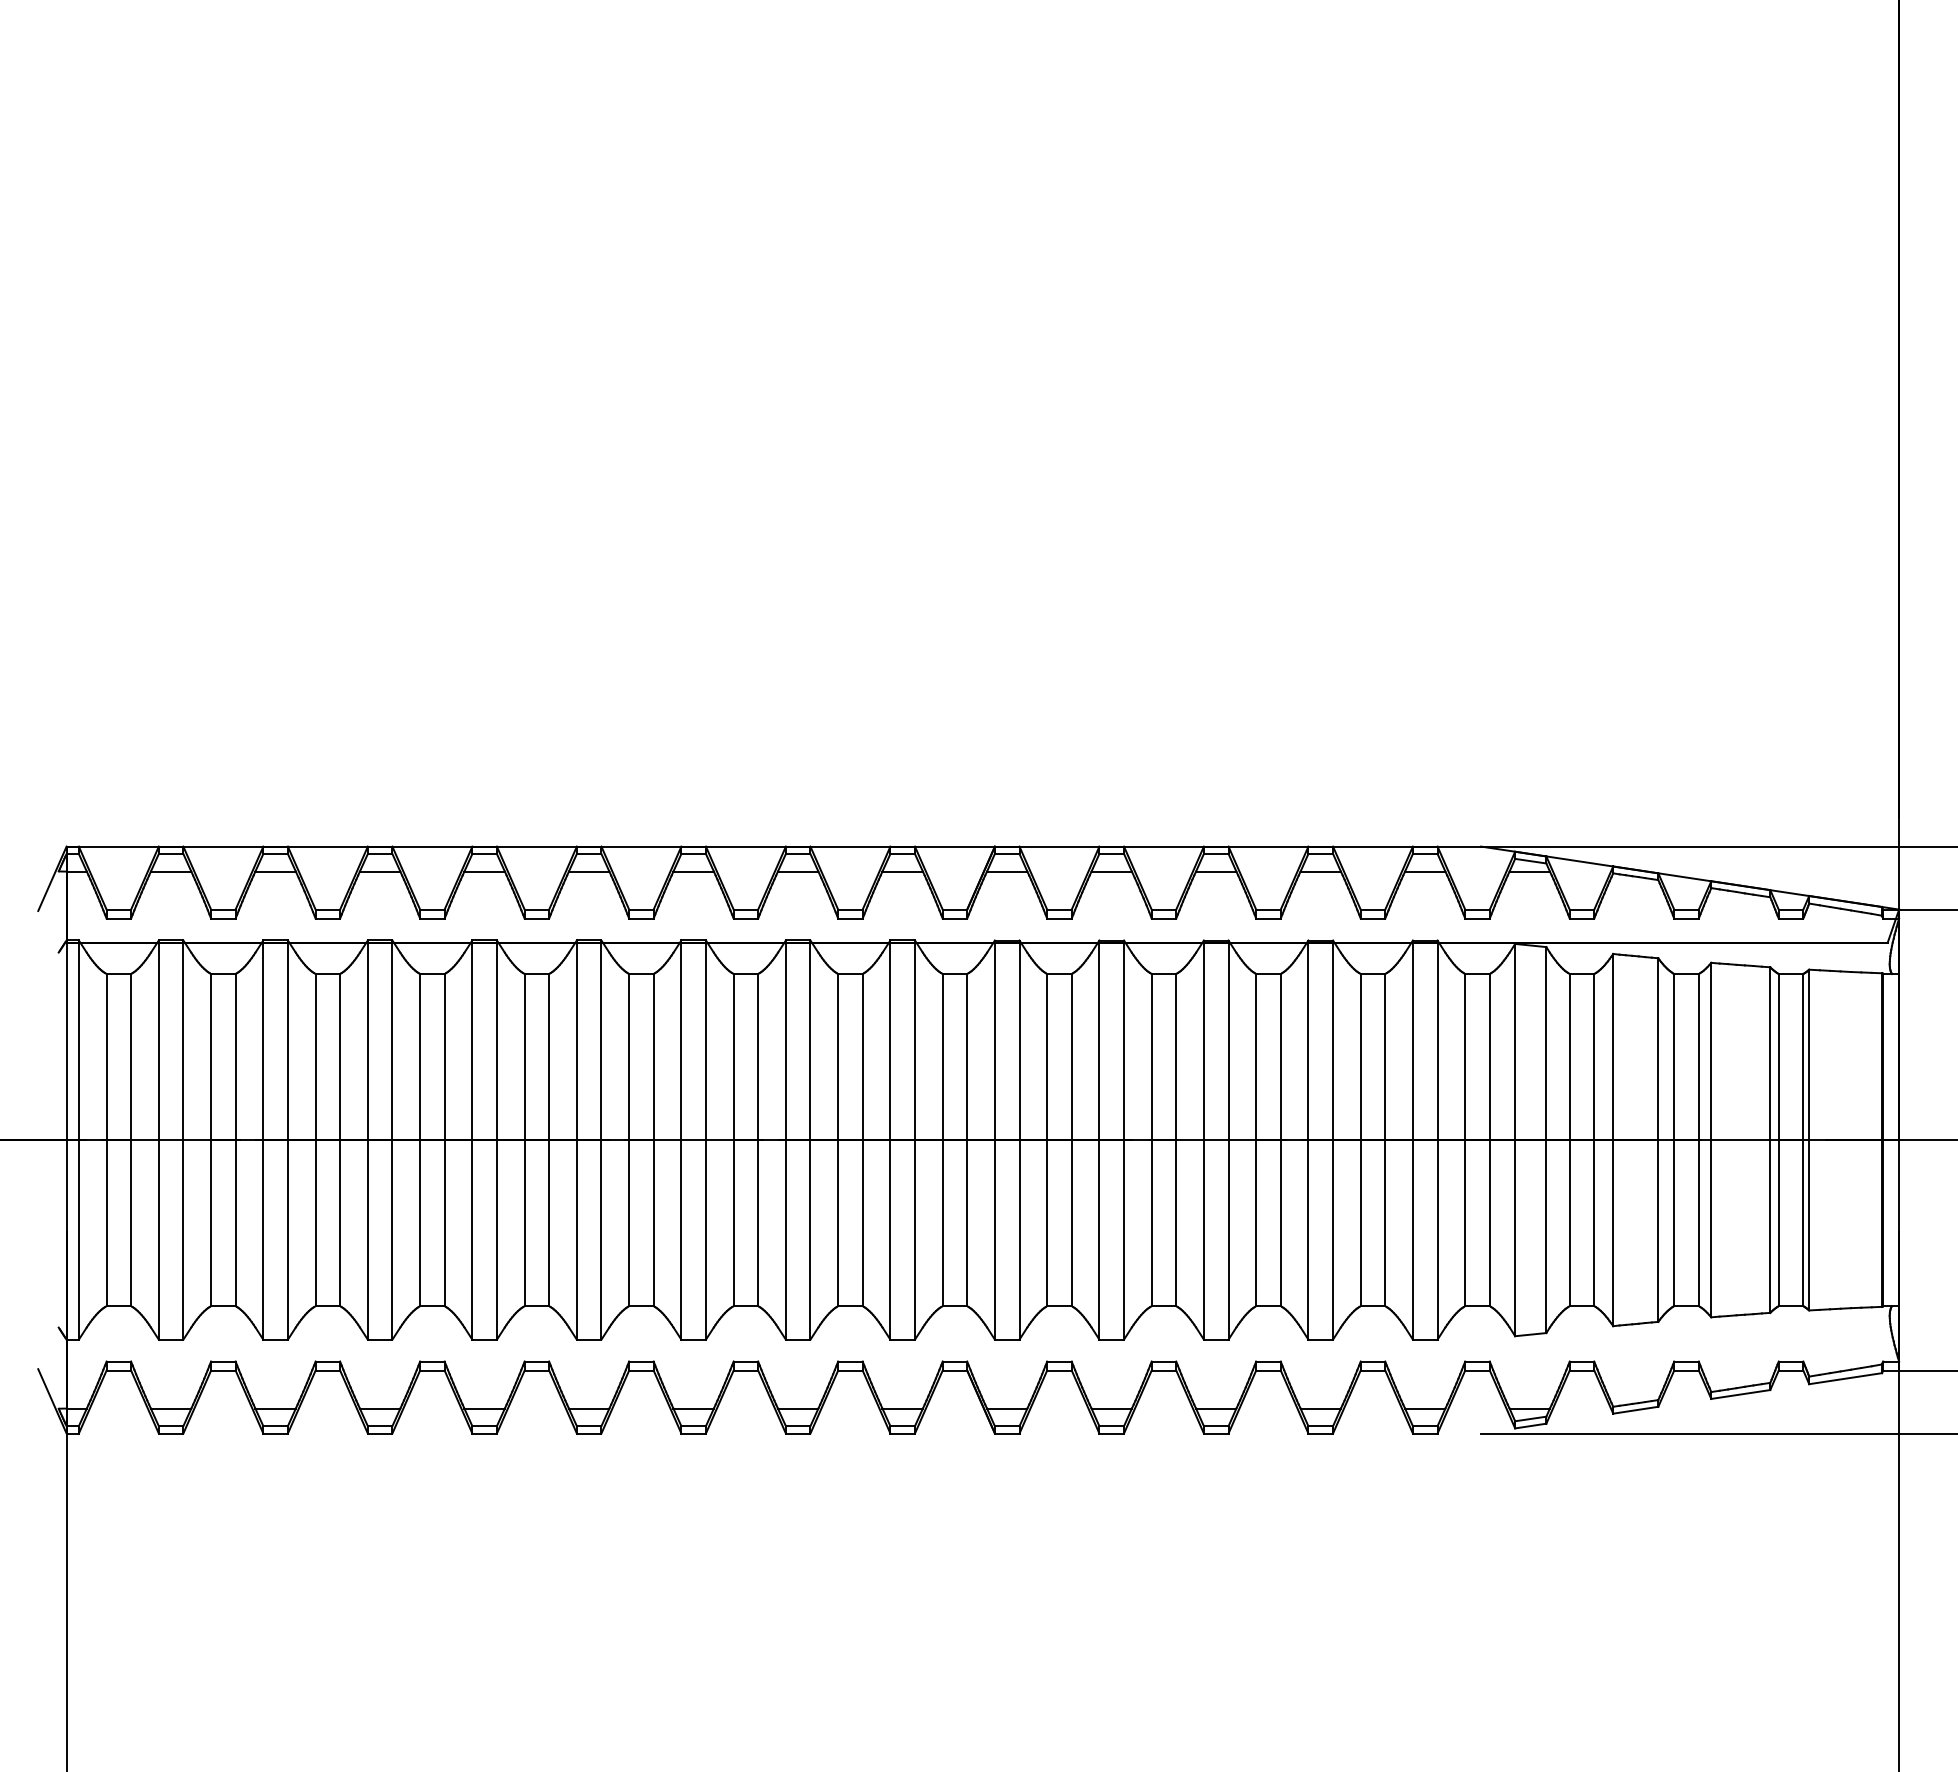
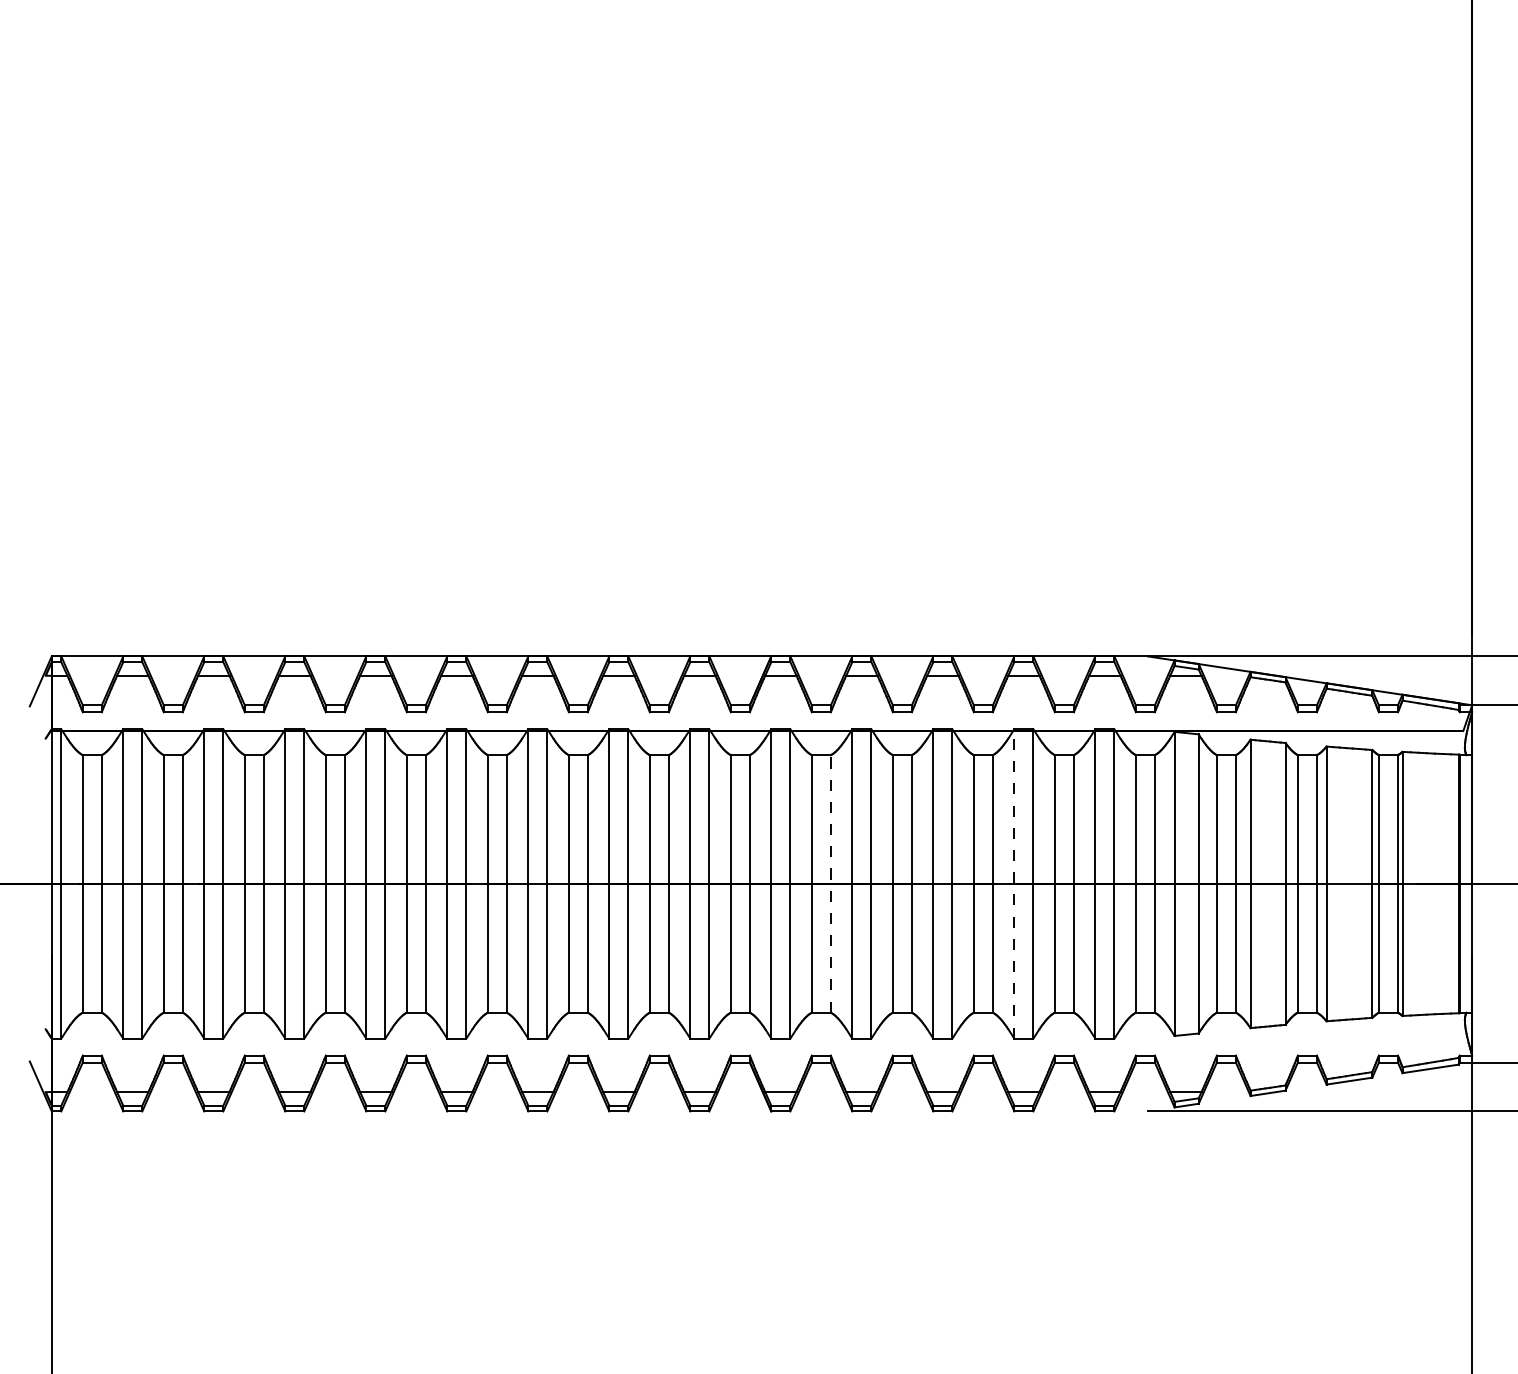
line: (1071, 1139) -> (830, 883), solid -> dashed
line: (1308, 1140) -> (1014, 884), solid -> dashed

